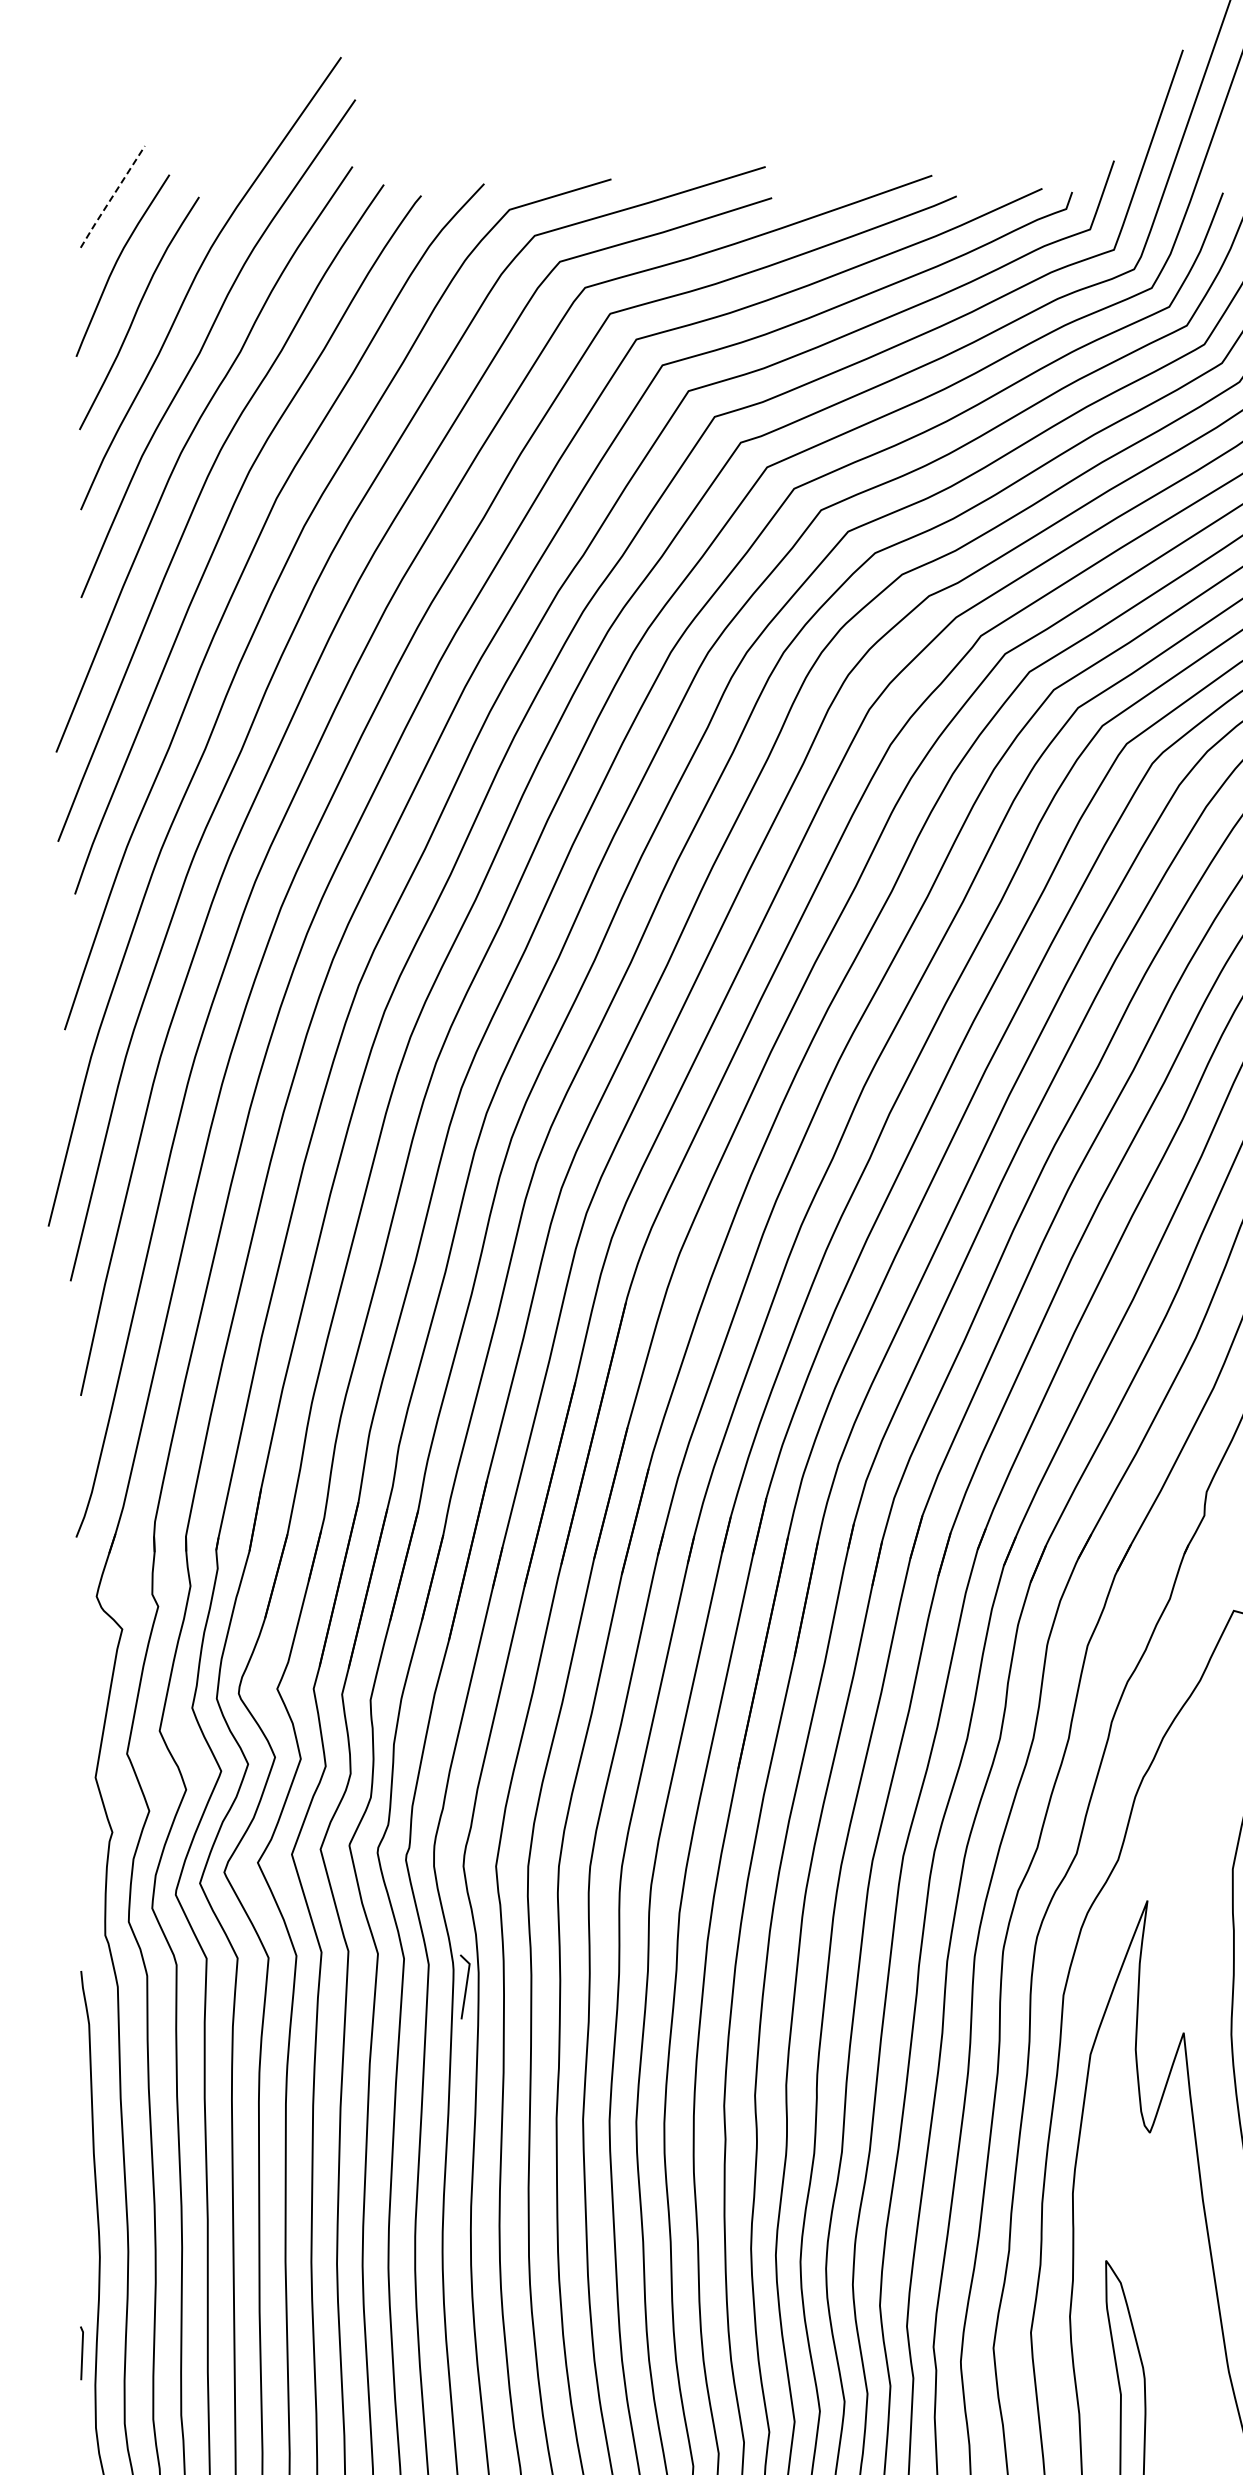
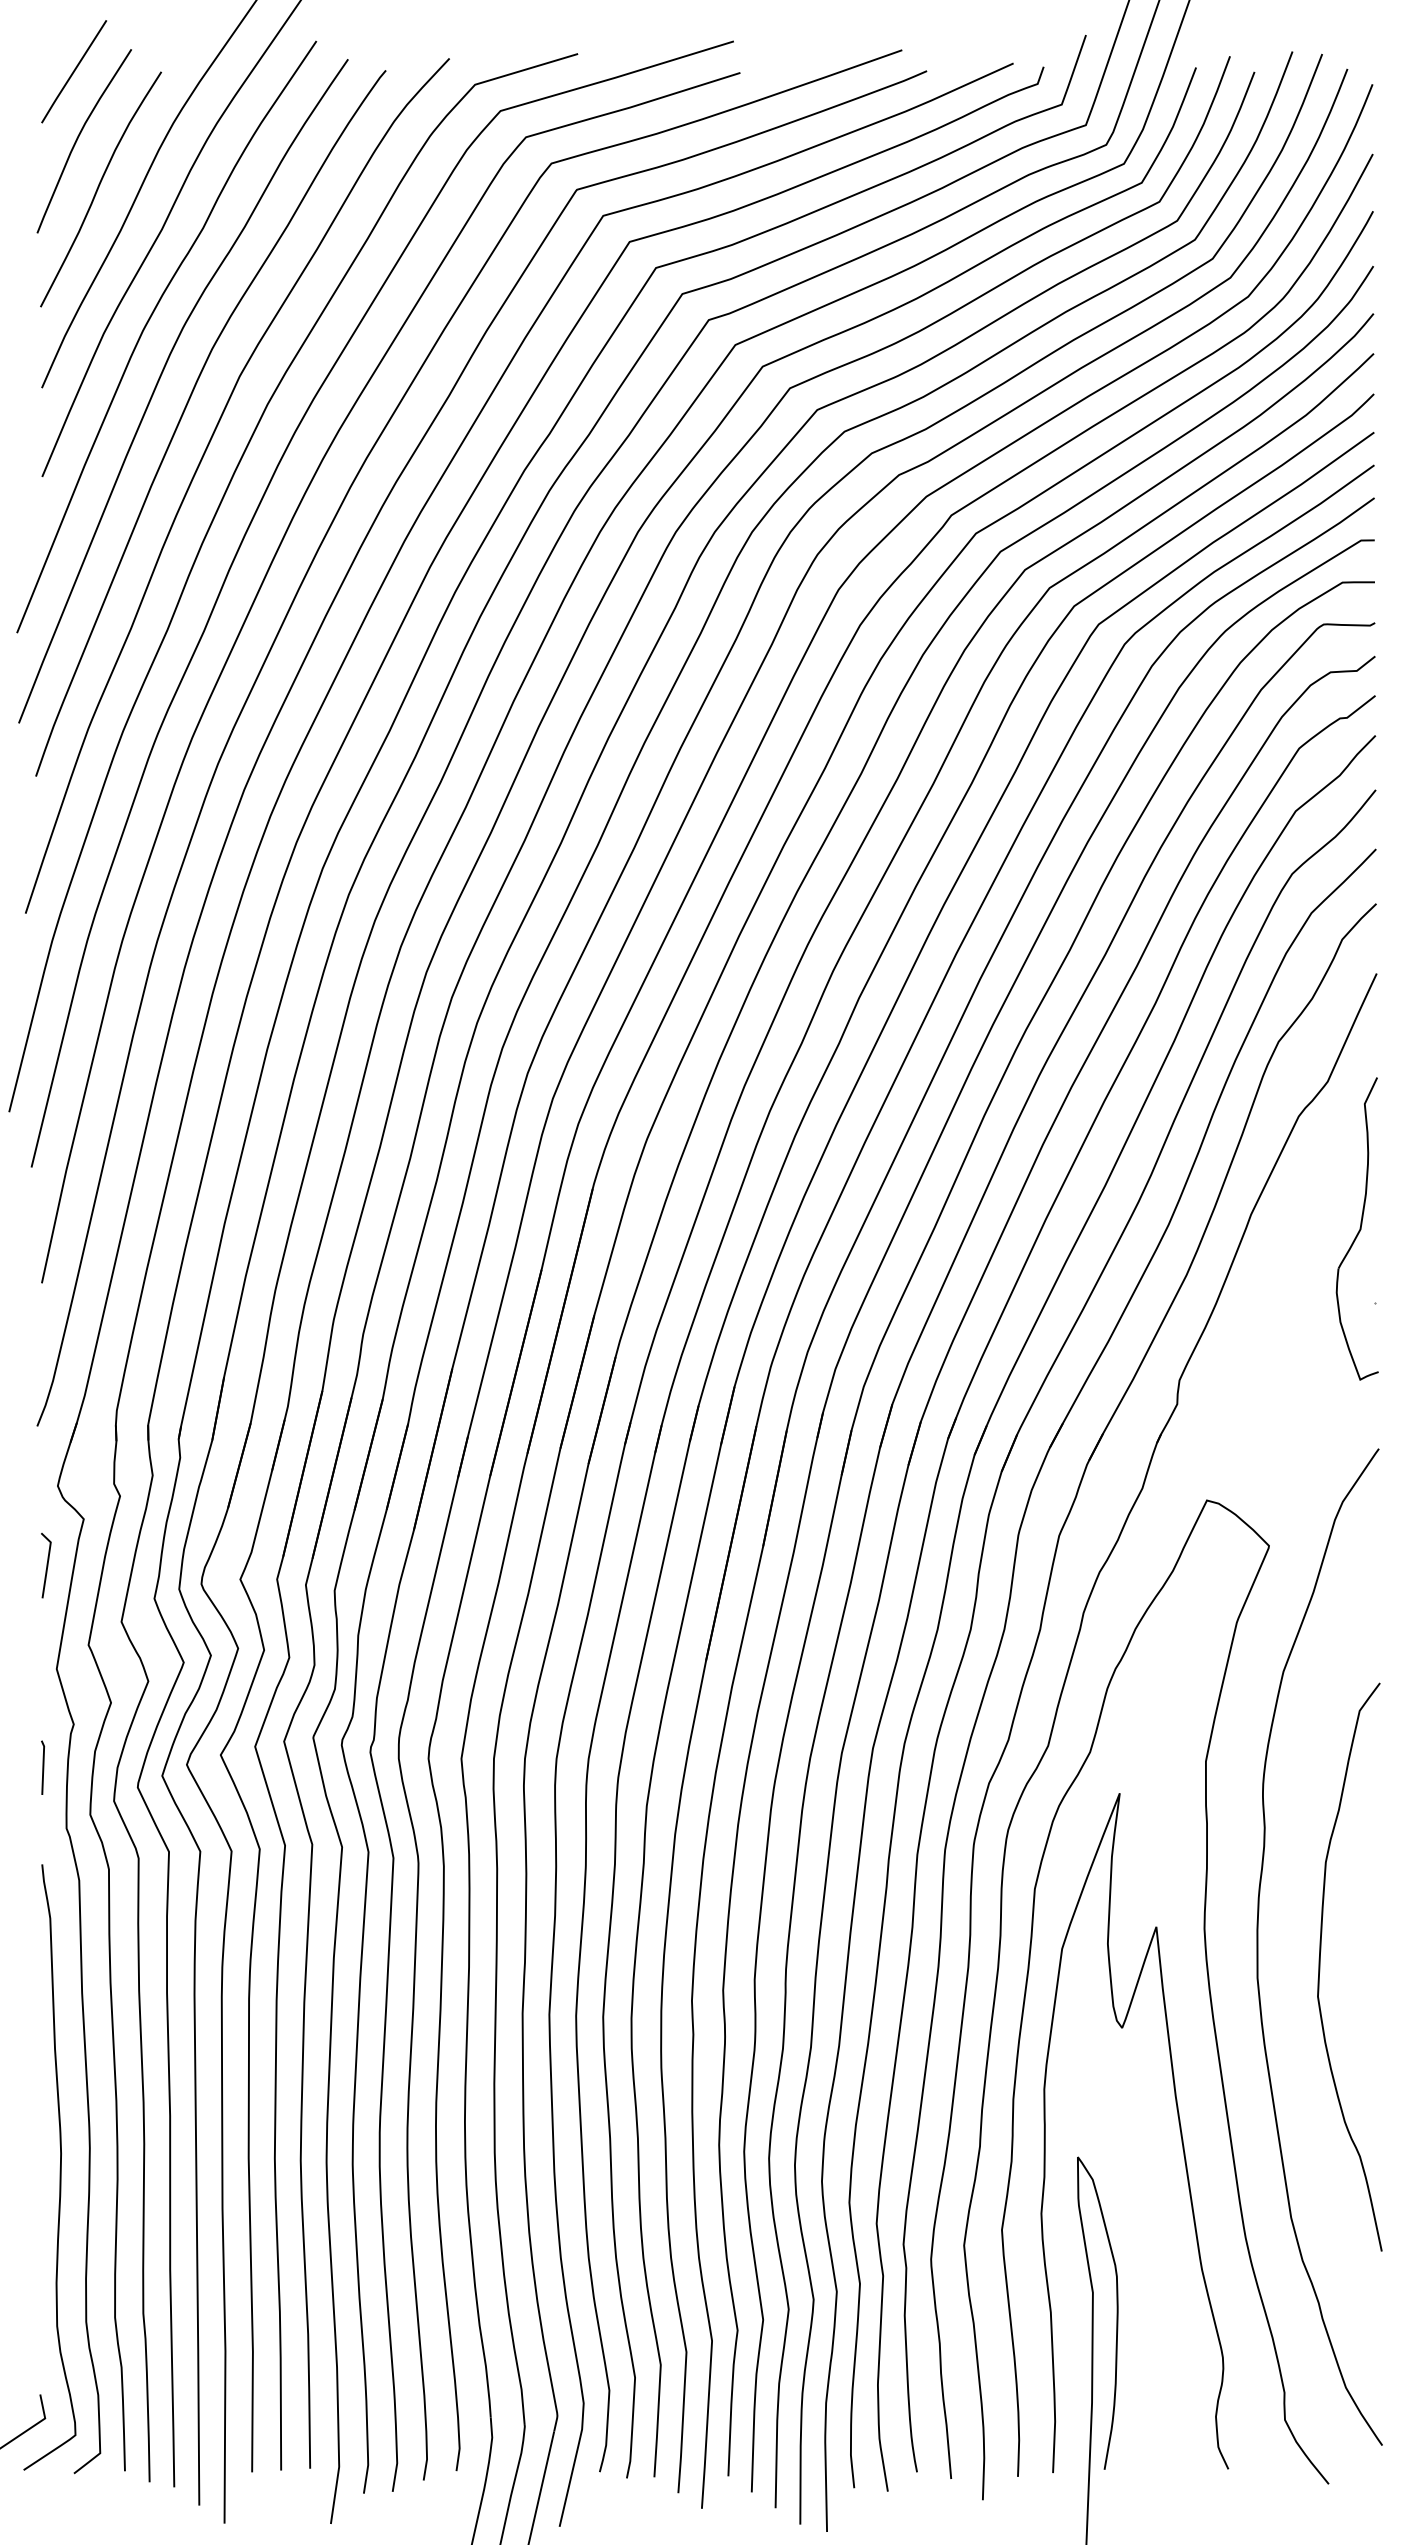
line: (112, 197) -> (73, 72), dashed -> solid
line: (465, 1986) -> (46, 1565), moved
line: (81, 2353) -> (42, 1767), moved

